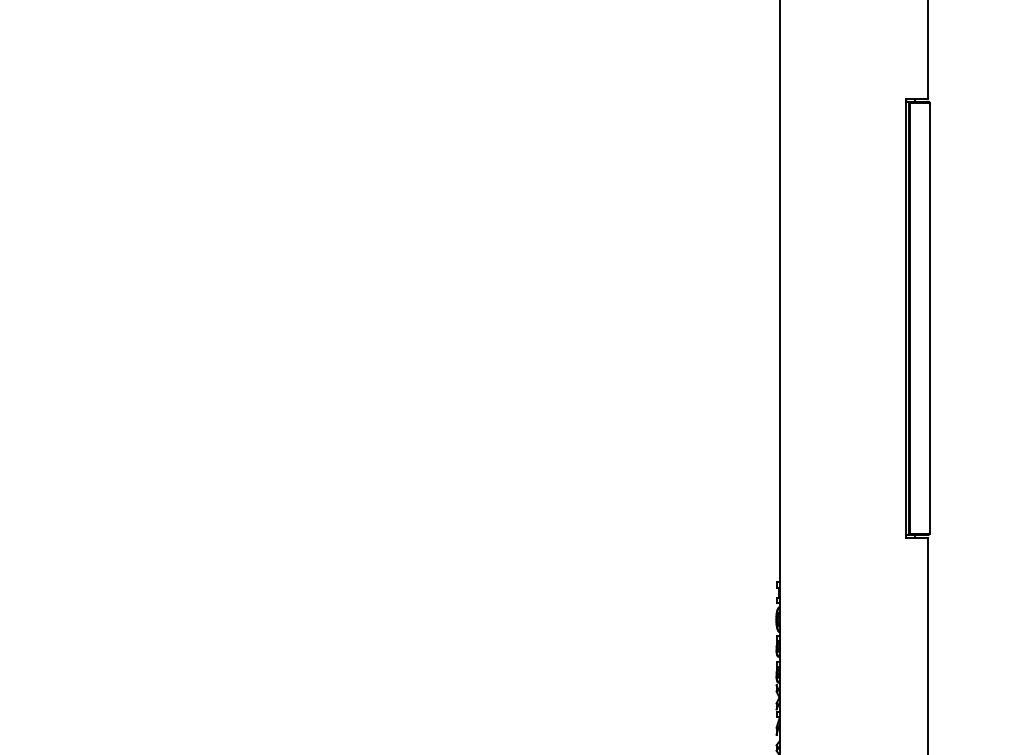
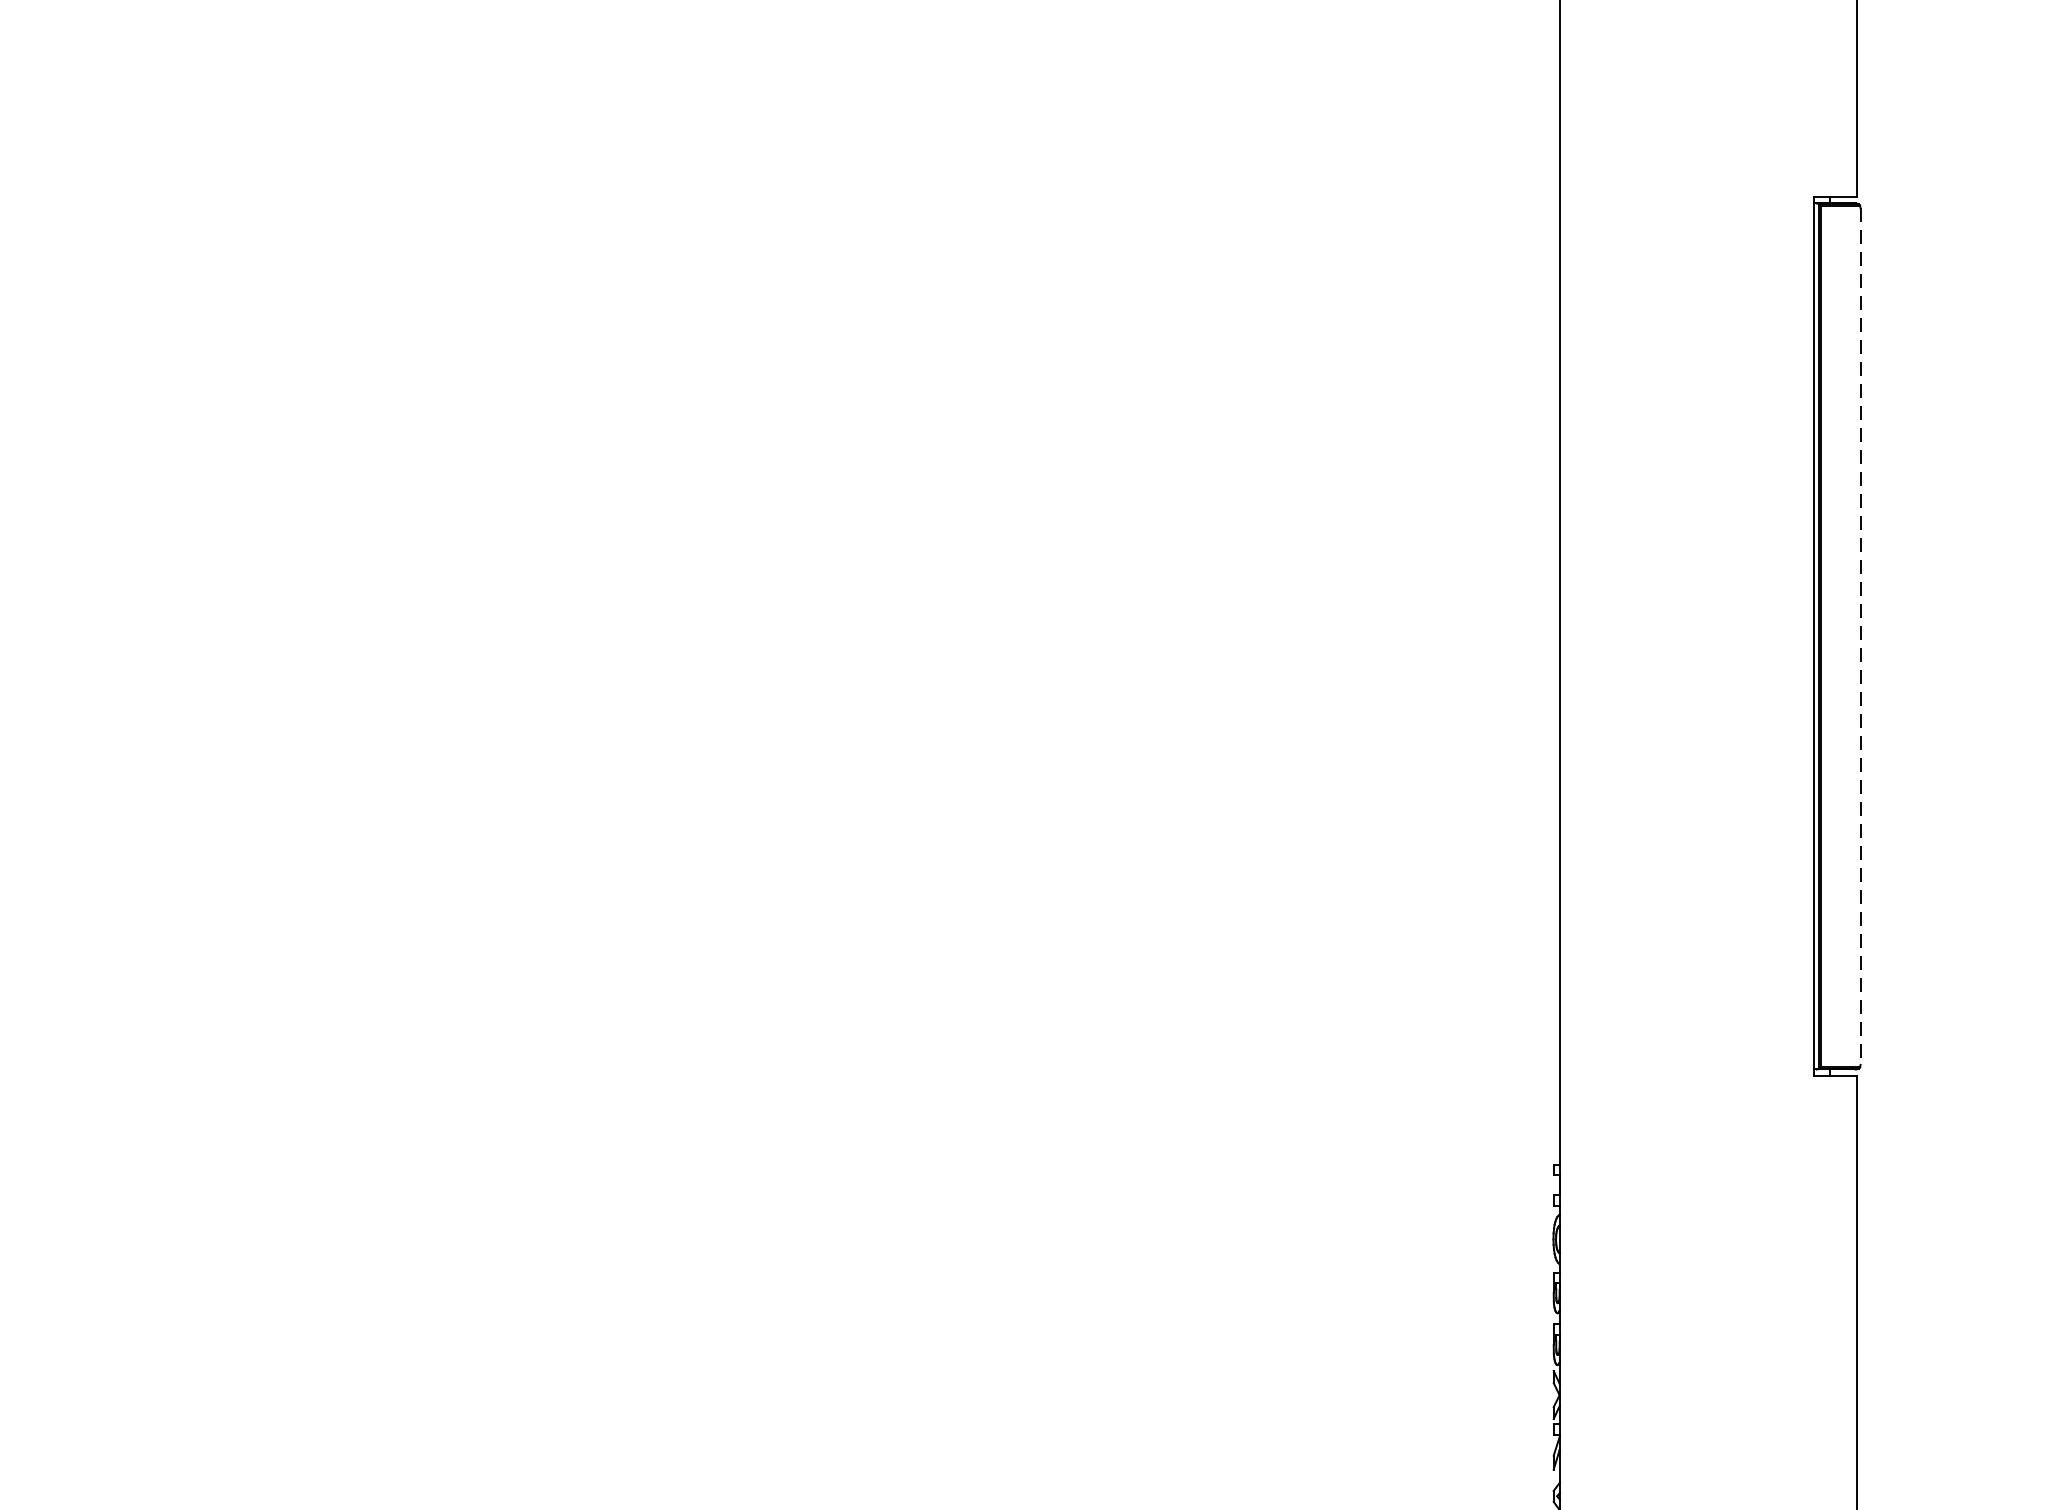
line: (929, 318) -> (1859, 636), solid -> dashed

